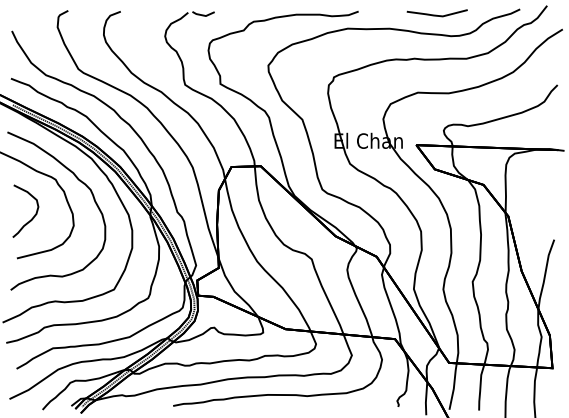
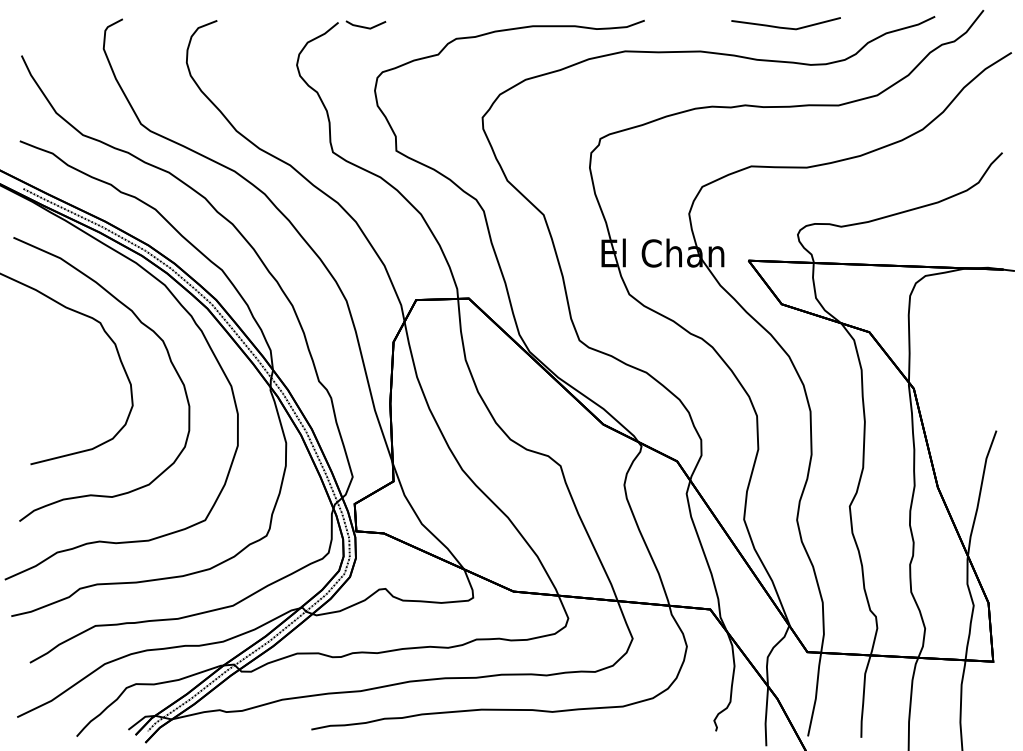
curve: (34, 214) -> (62, 385), removed

